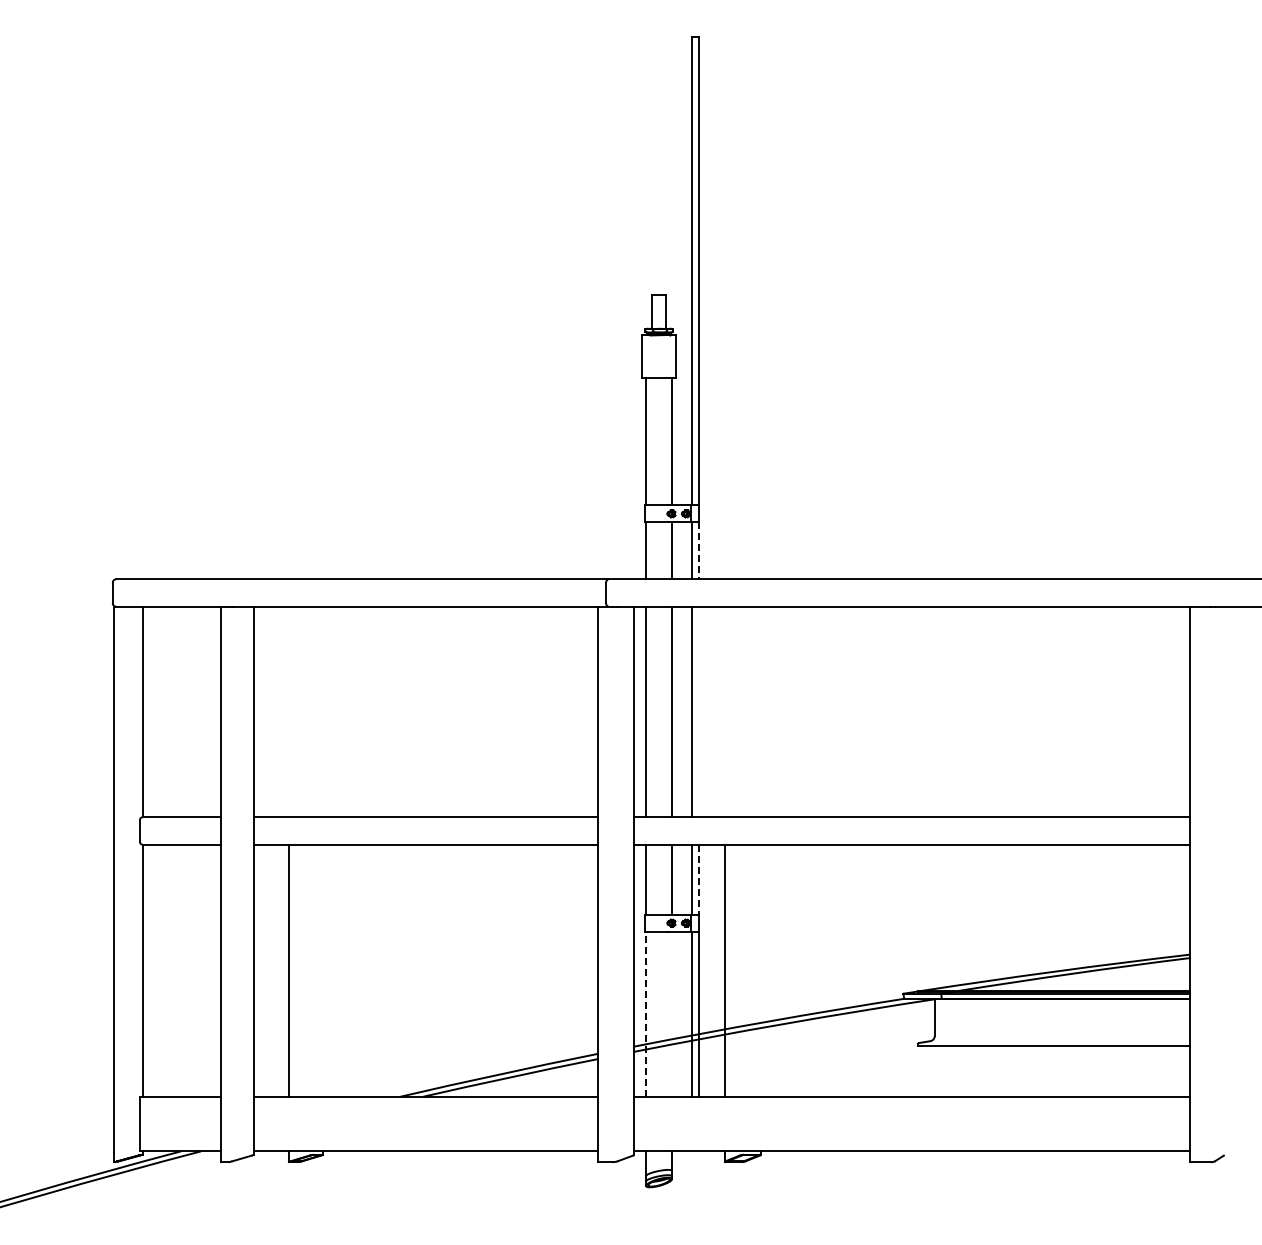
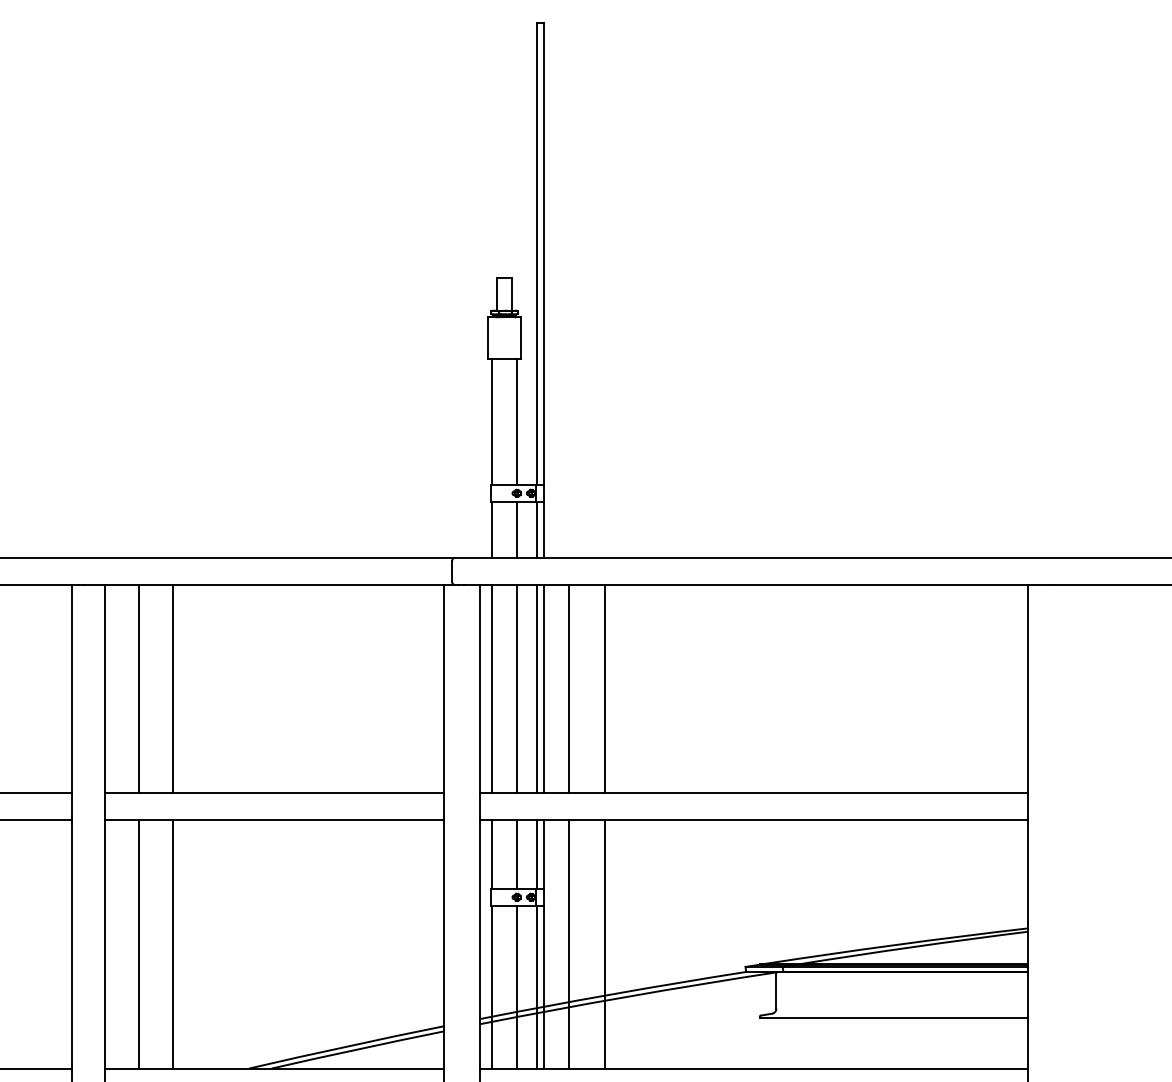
line: (698, 551) -> (543, 530), dashed -> solid
line: (288, 711) -> (138, 688), added
line: (322, 711) -> (172, 688), added
line: (698, 711) -> (543, 688), added
line: (724, 711) -> (568, 688), added
line: (760, 711) -> (604, 688), added
line: (698, 880) -> (543, 855), dashed -> solid
line: (322, 970) -> (172, 943), added
line: (760, 970) -> (604, 943), added
line: (646, 1013) -> (491, 986), dashed -> solid
line: (672, 1013) -> (517, 986), added

